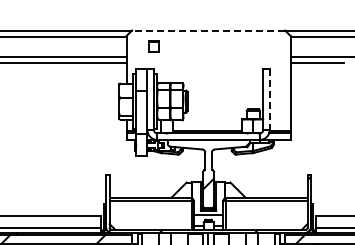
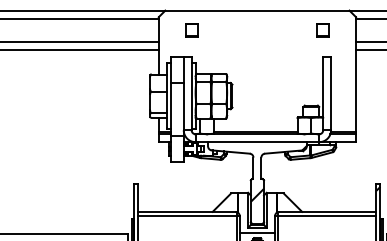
line: (208, 30) -> (257, 10), dashed -> solid
part: (262, 46) -> (322, 29), added
line: (269, 99) -> (330, 93), dashed -> solid

